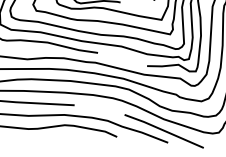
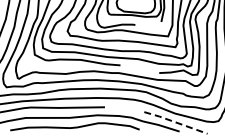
line: (163, 130) -> (175, 122), solid -> dashed

